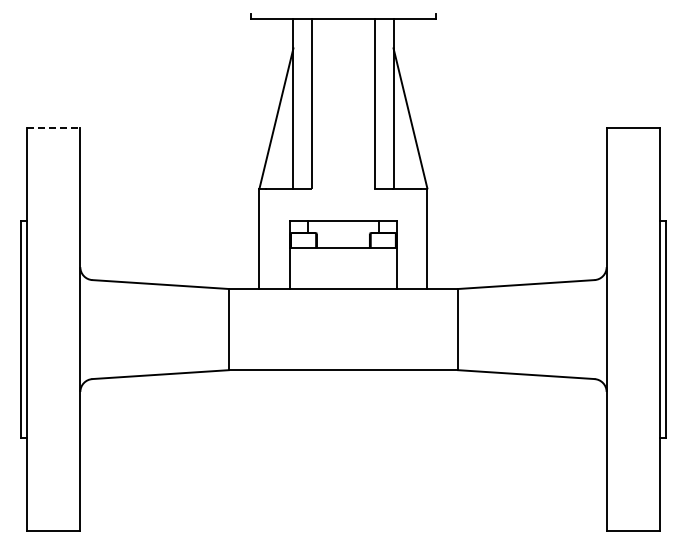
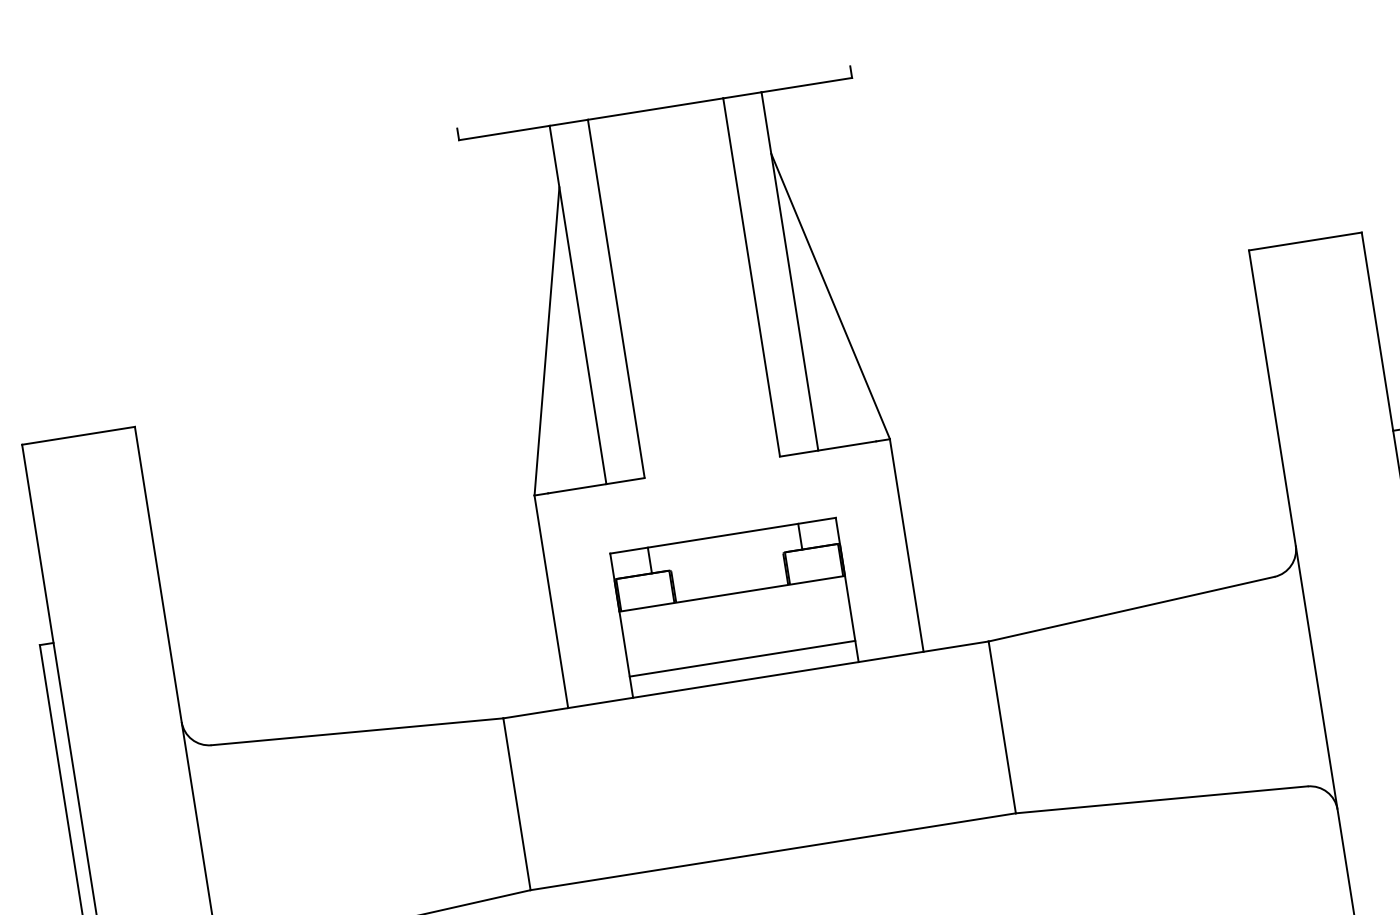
line: (53, 127) -> (78, 435), dashed -> solid
line: (343, 278) -> (742, 657), added

